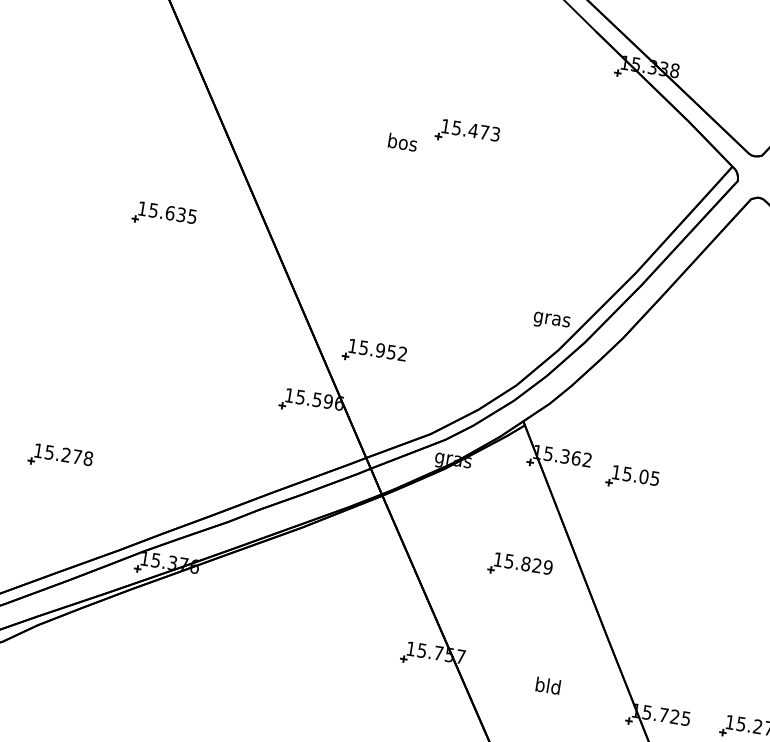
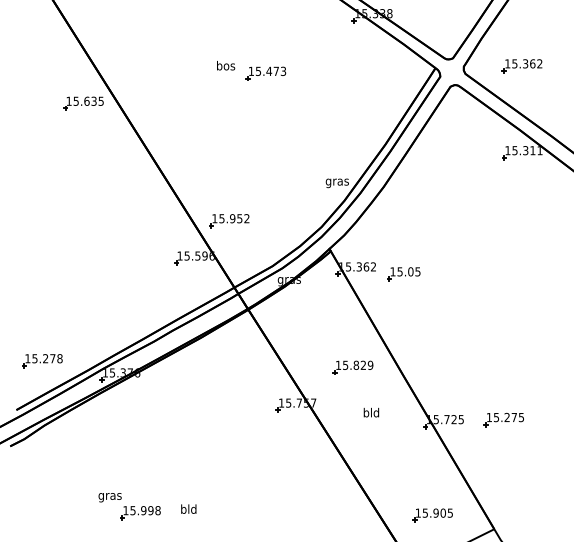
text: (403, 142) -> (226, 65), moved
part: (164, 215) -> (83, 103), moved
part: (60, 458) -> (42, 361), moved
part: (519, 566) -> (352, 367), moved

